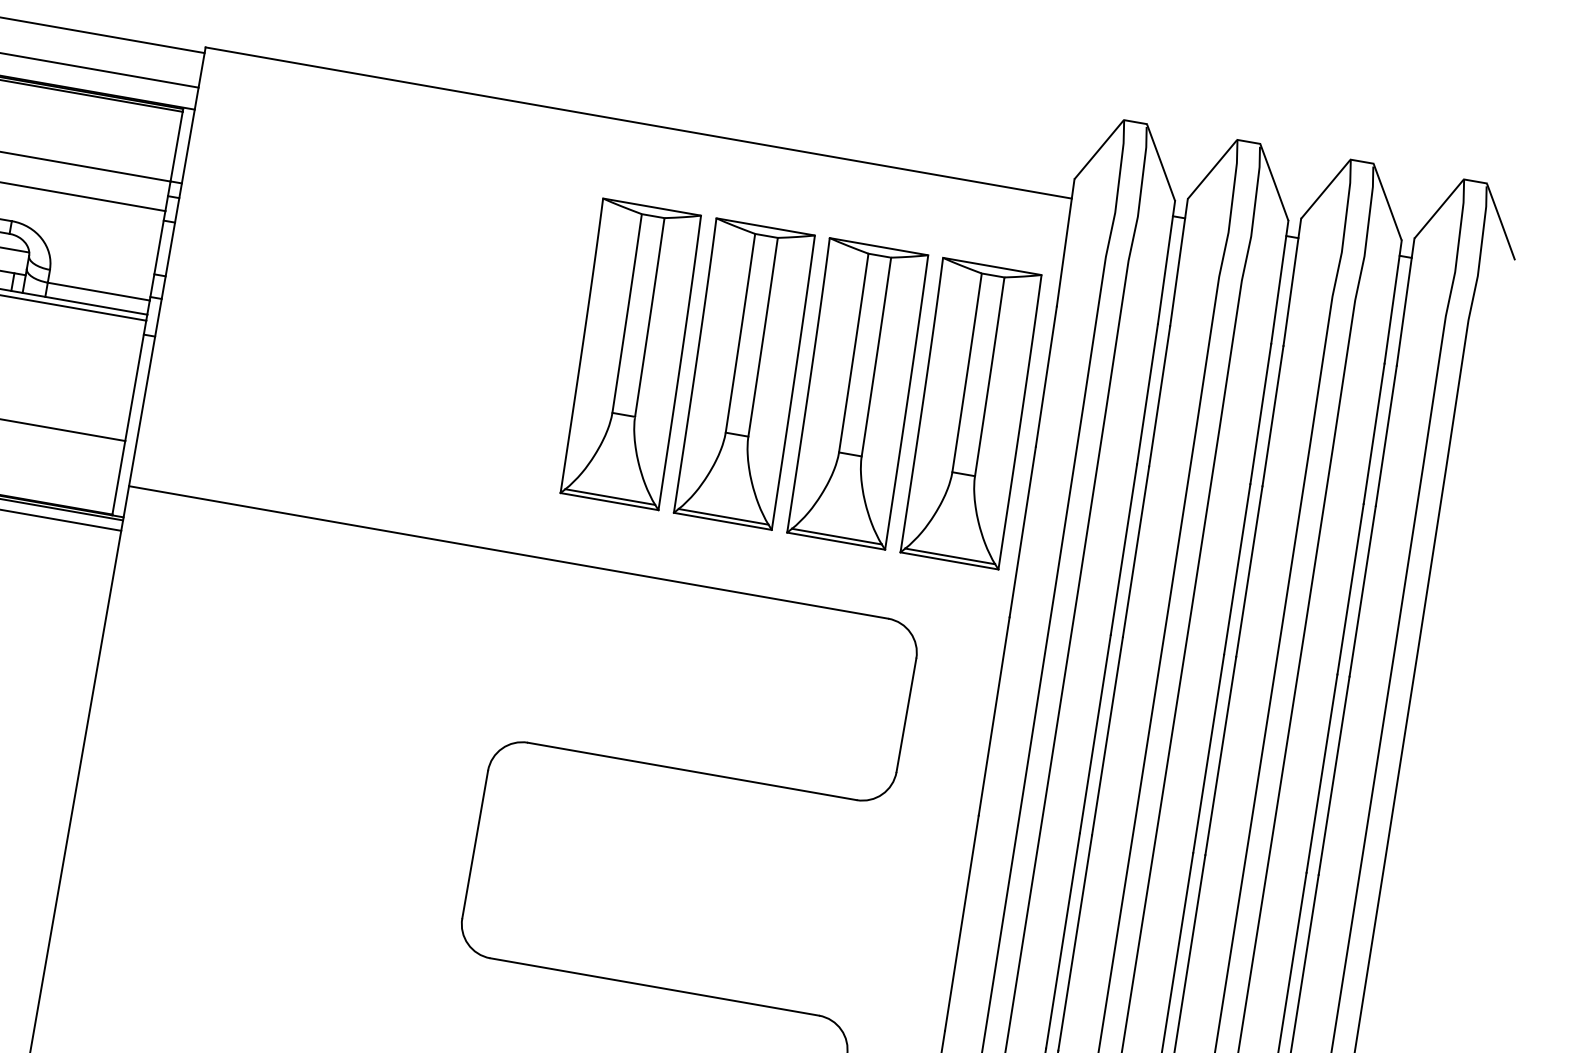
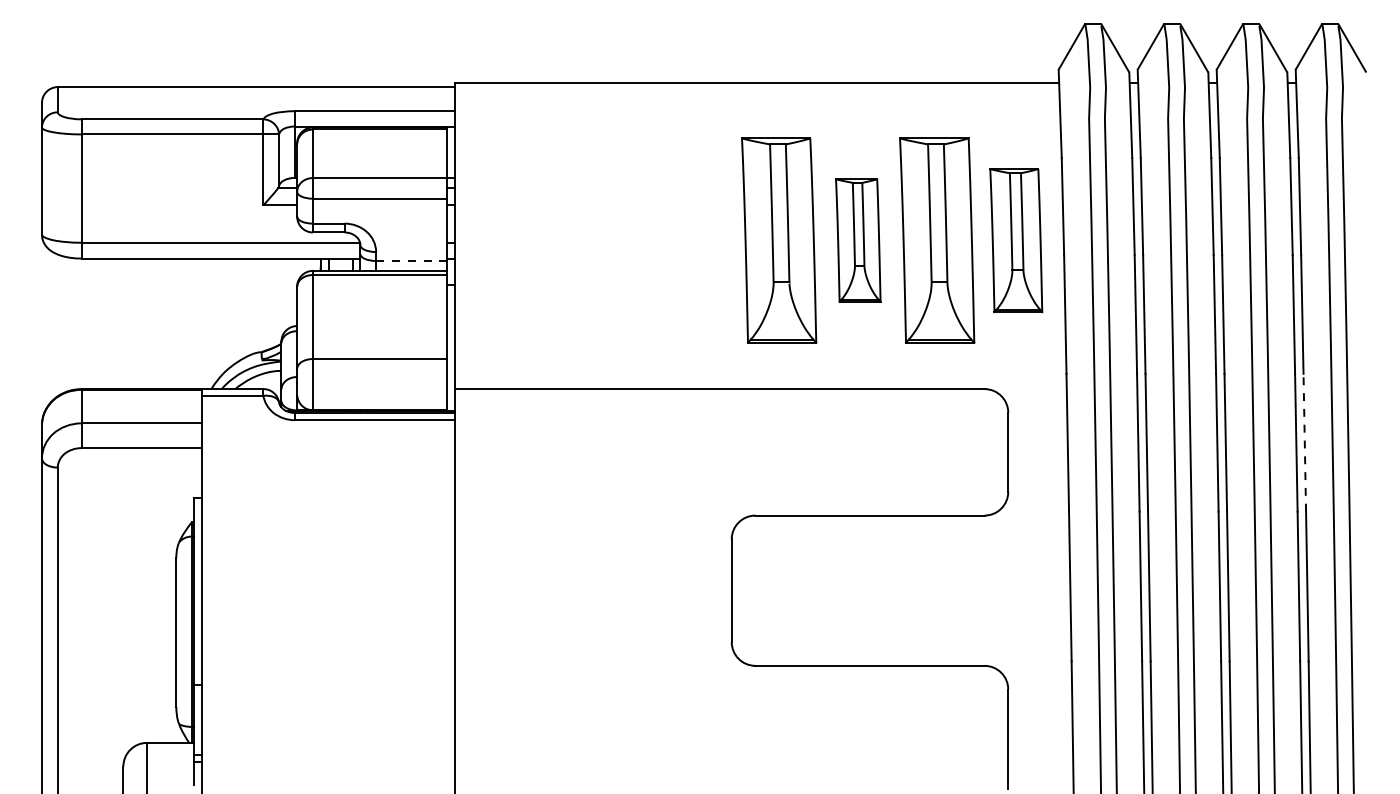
line: (98, 292) -> (411, 261), solid -> dashed
part: (744, 374) -> (858, 240), size x0.6
part: (971, 413) -> (1016, 240), size x0.7
line: (1333, 775) -> (1304, 442), solid -> dashed

